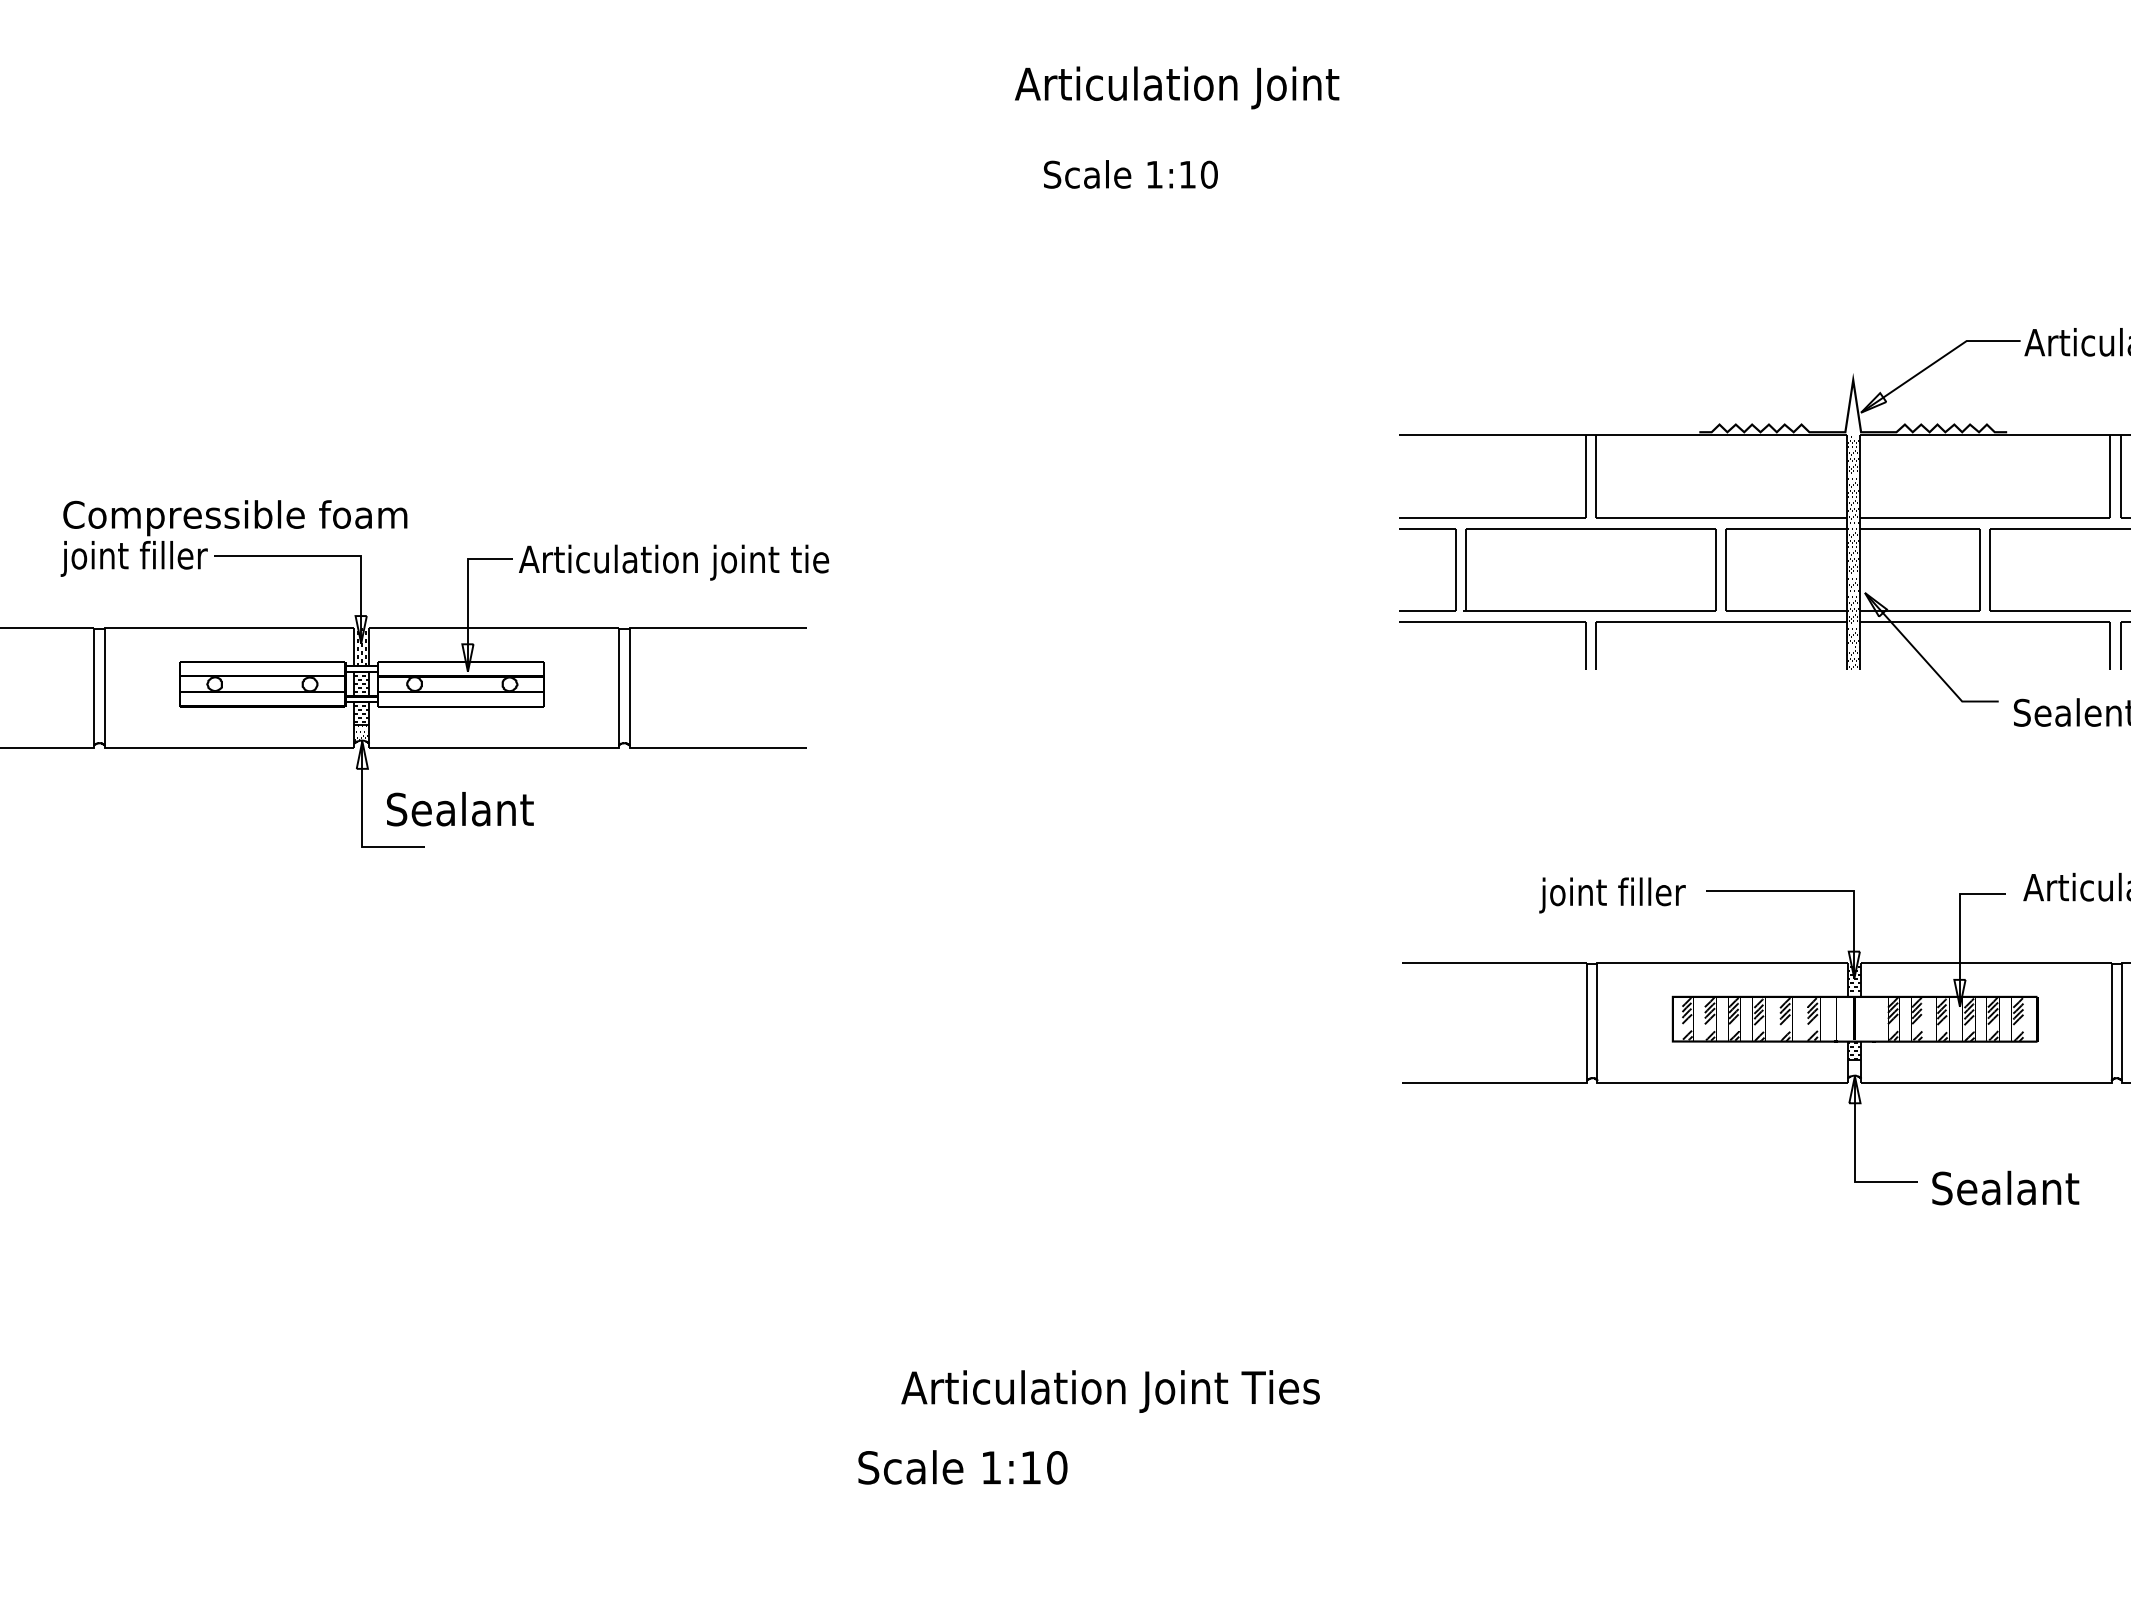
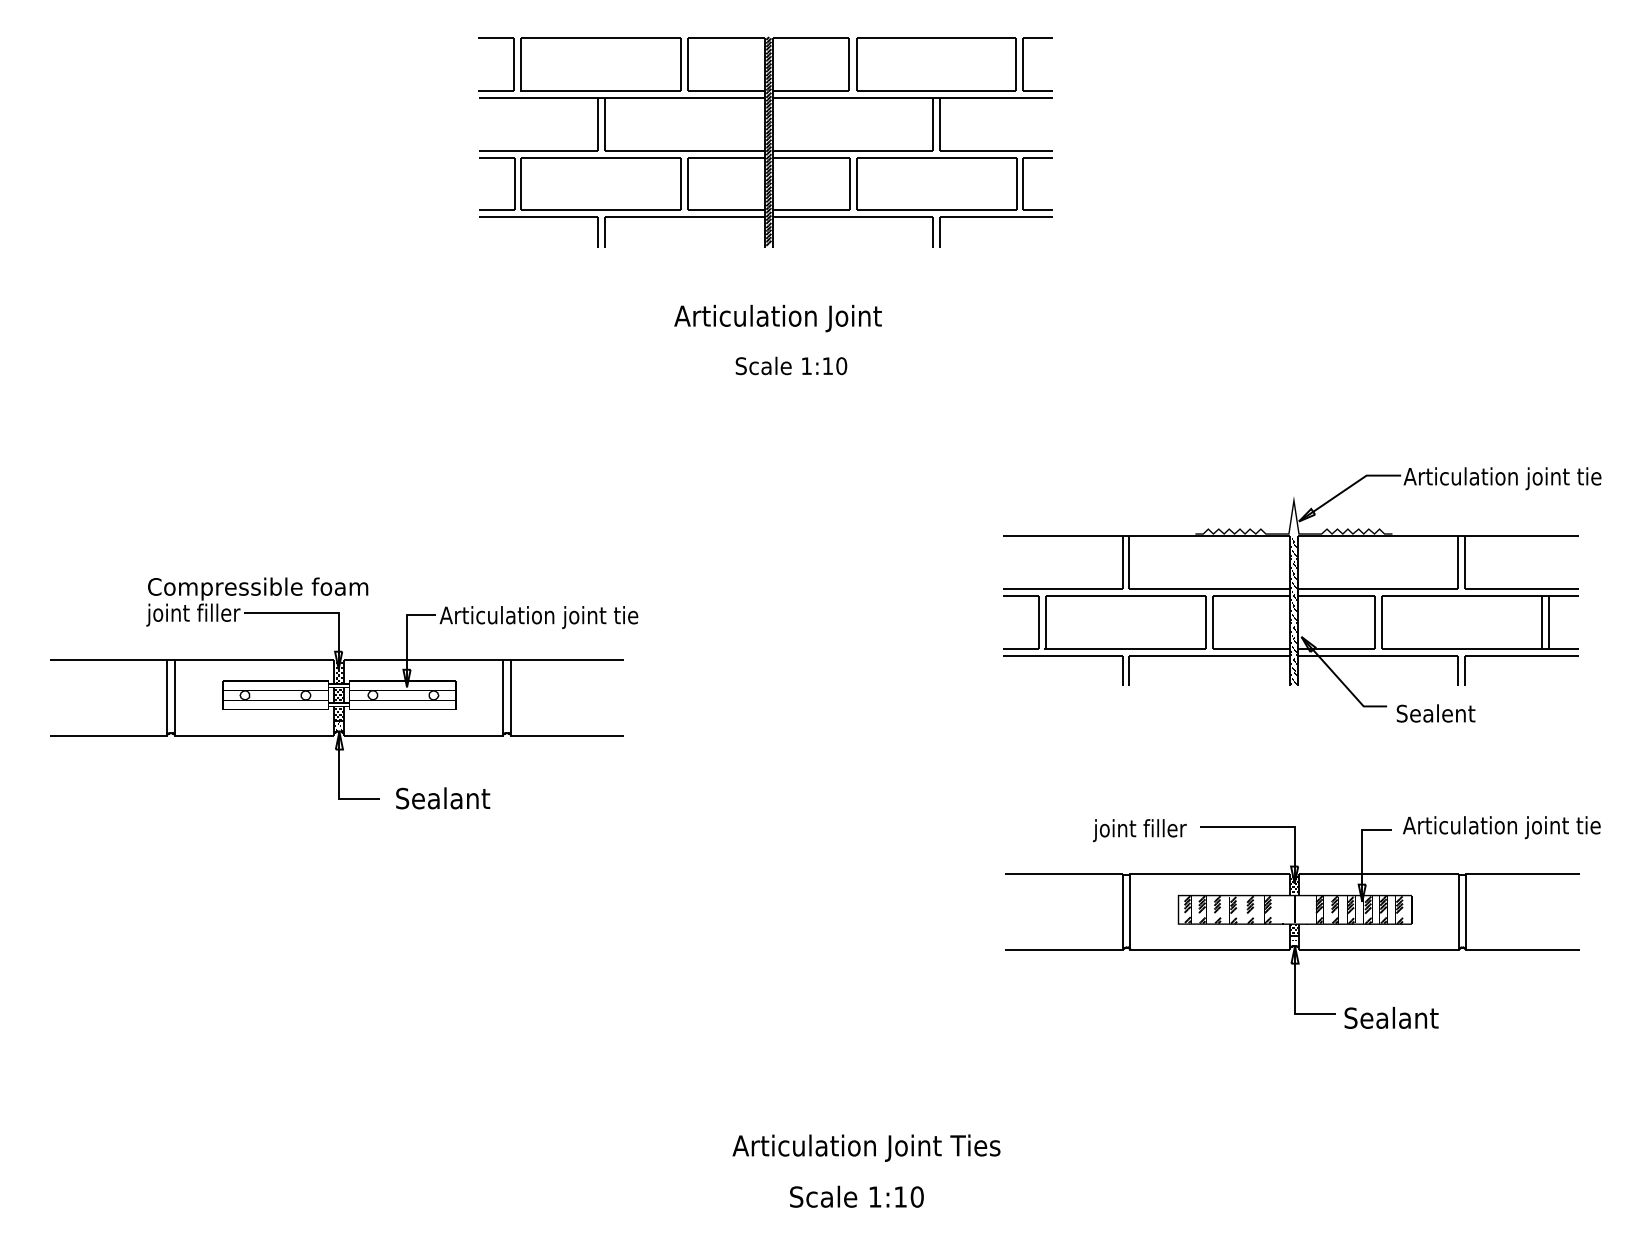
text: (1176, 87) -> (777, 318), moved
text: (1130, 173) -> (791, 365), moved
text: (460, 809) -> (443, 798), moved
text: (1110, 1390) -> (866, 1147), moved
text: (962, 1466) -> (856, 1196), moved

